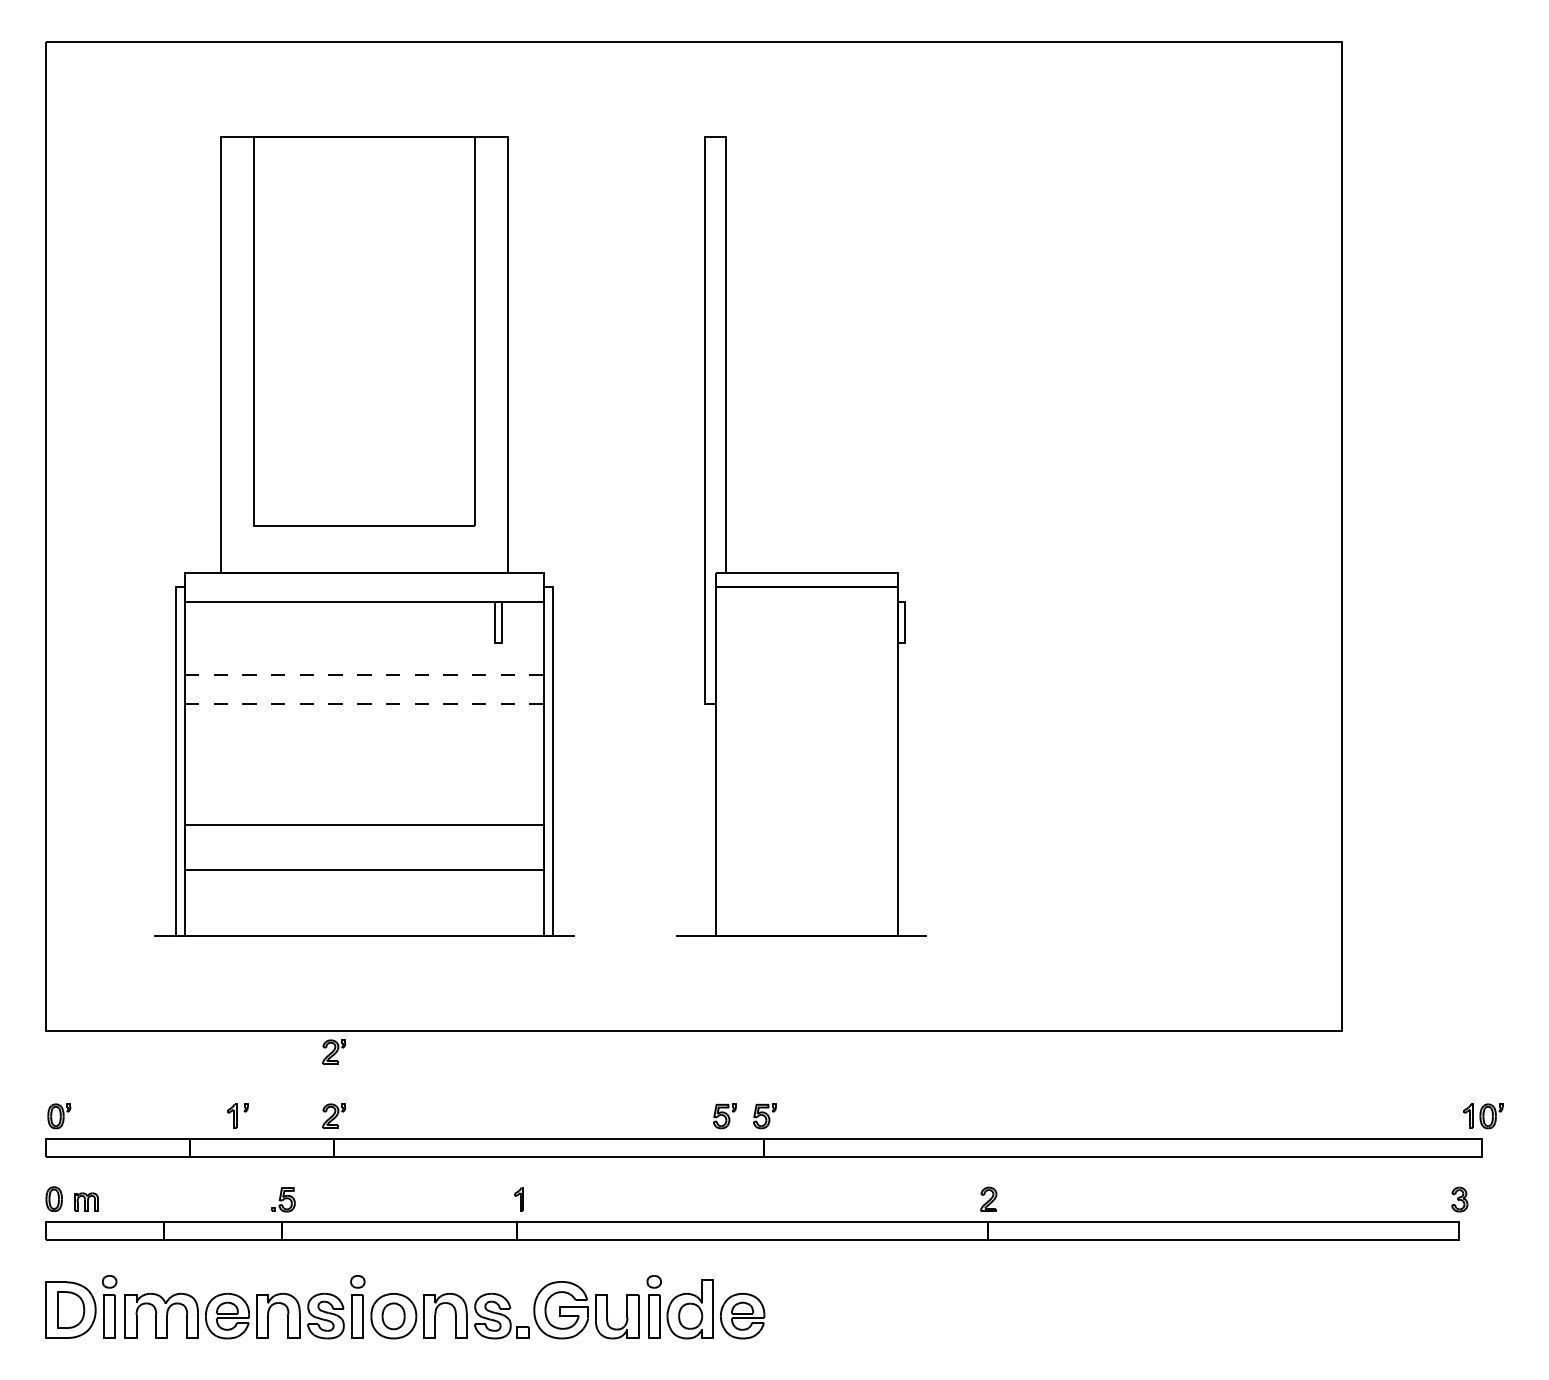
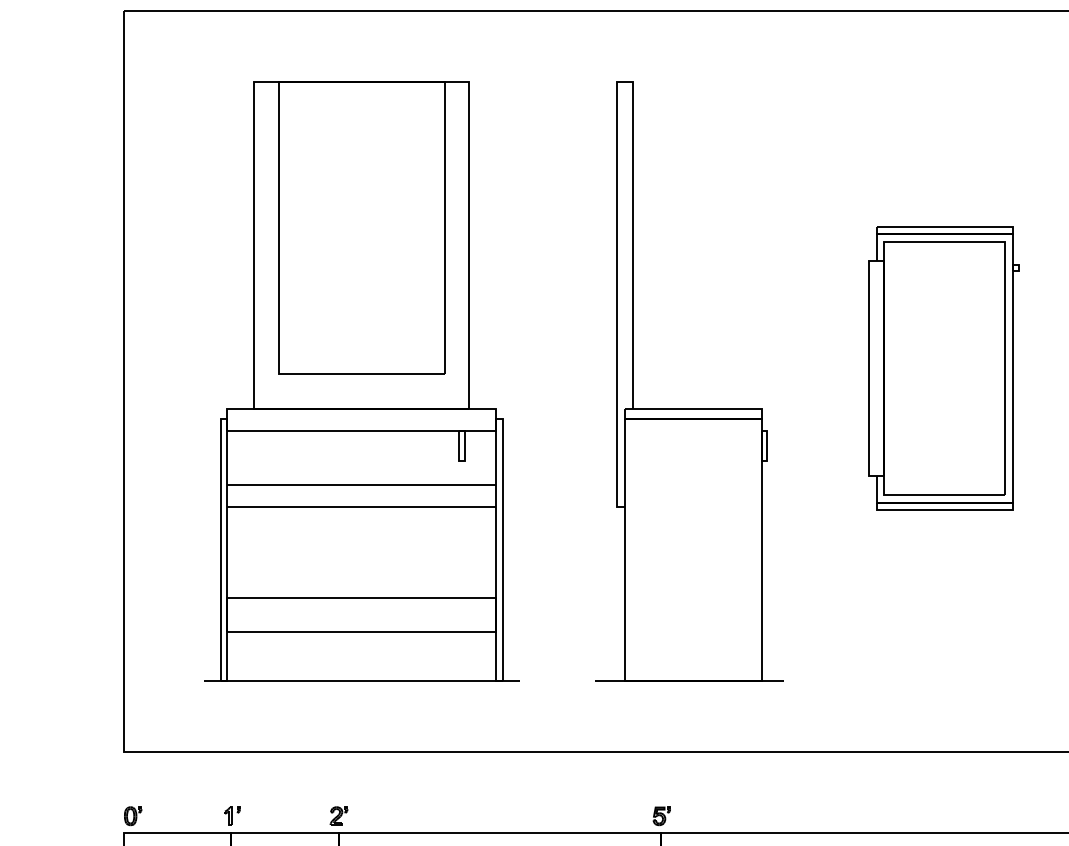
part: (1140, 519) -> (943, 368), added
line: (364, 674) -> (361, 485), dashed -> solid
line: (364, 703) -> (361, 506), dashed -> solid
part: (334, 1051) -> (339, 767), removed
part: (237, 1115) -> (232, 815), moved
part: (724, 1116) -> (631, 816), removed

